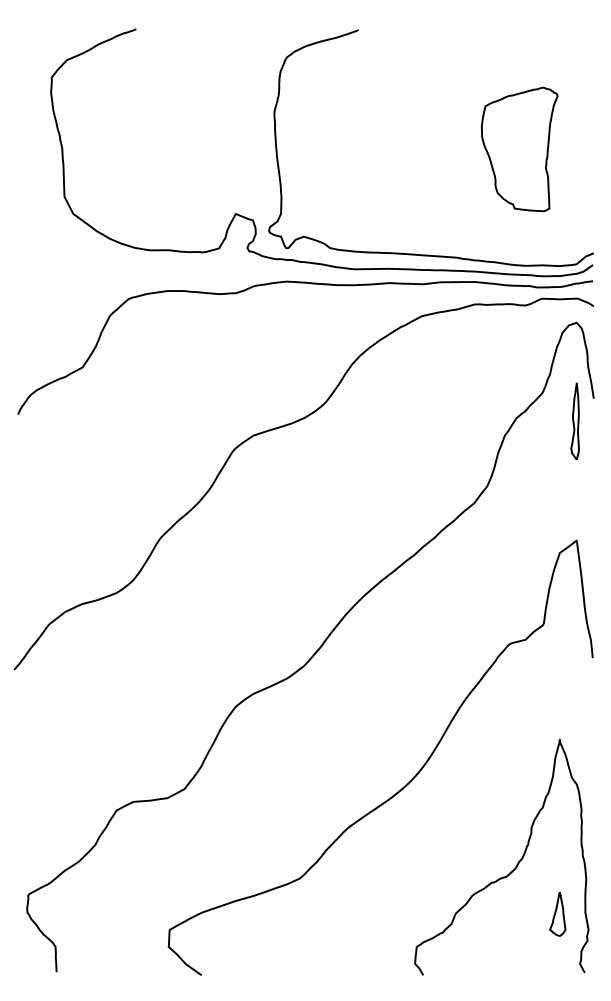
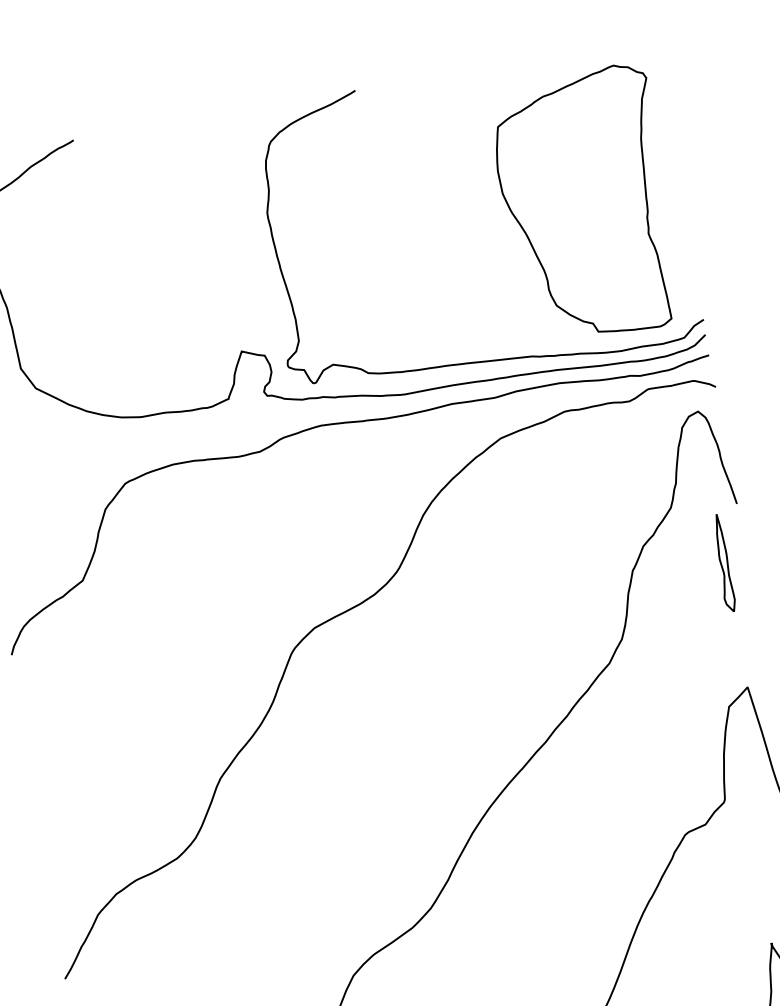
part: (519, 149) -> (586, 205), size x1.67
part: (574, 420) -> (722, 562), moved

